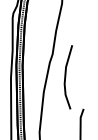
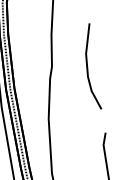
line: (66, 77) -> (88, 67), moved

